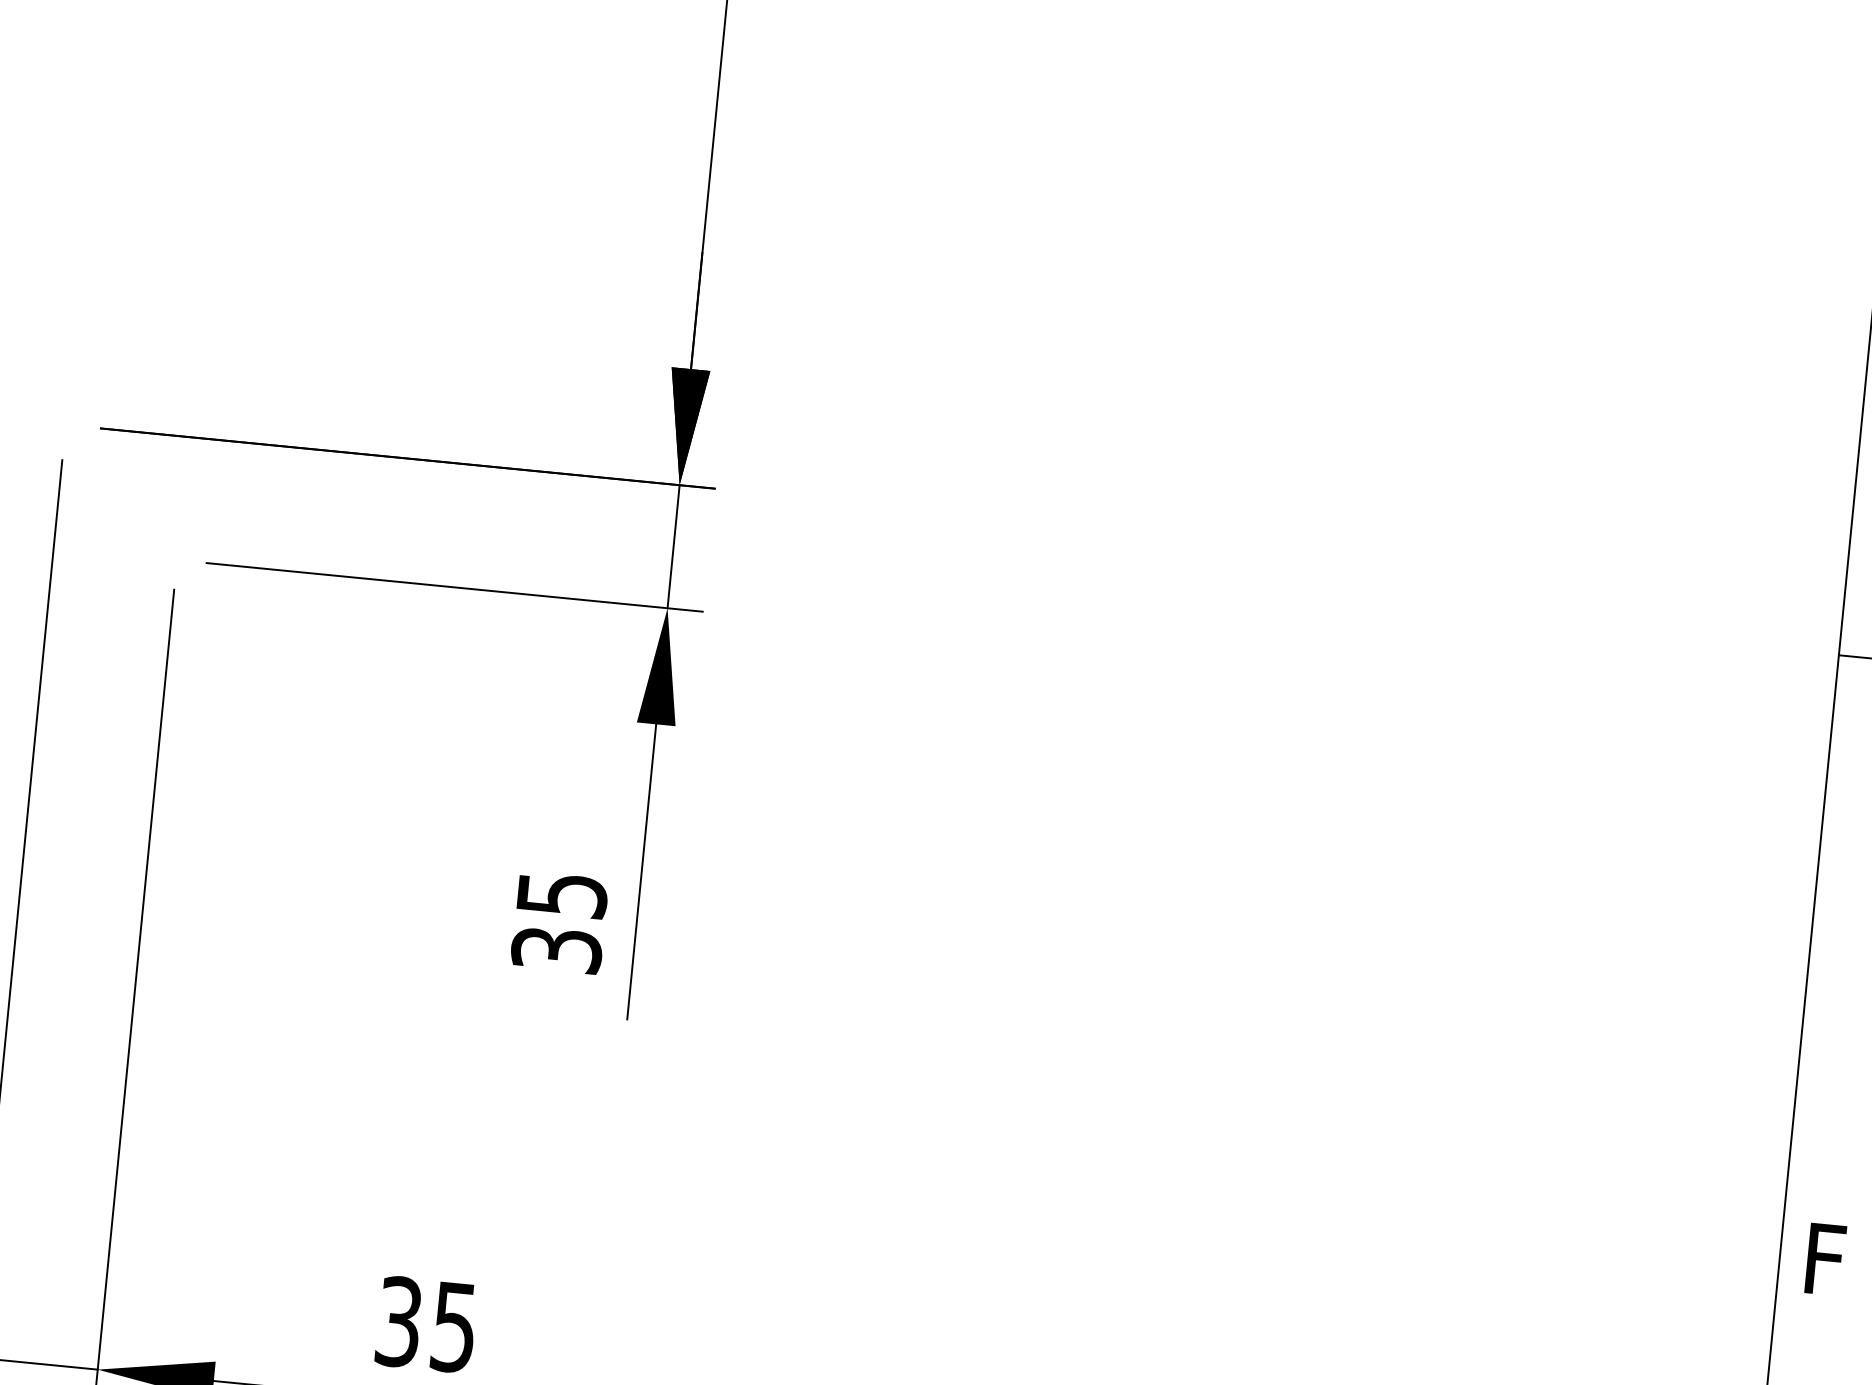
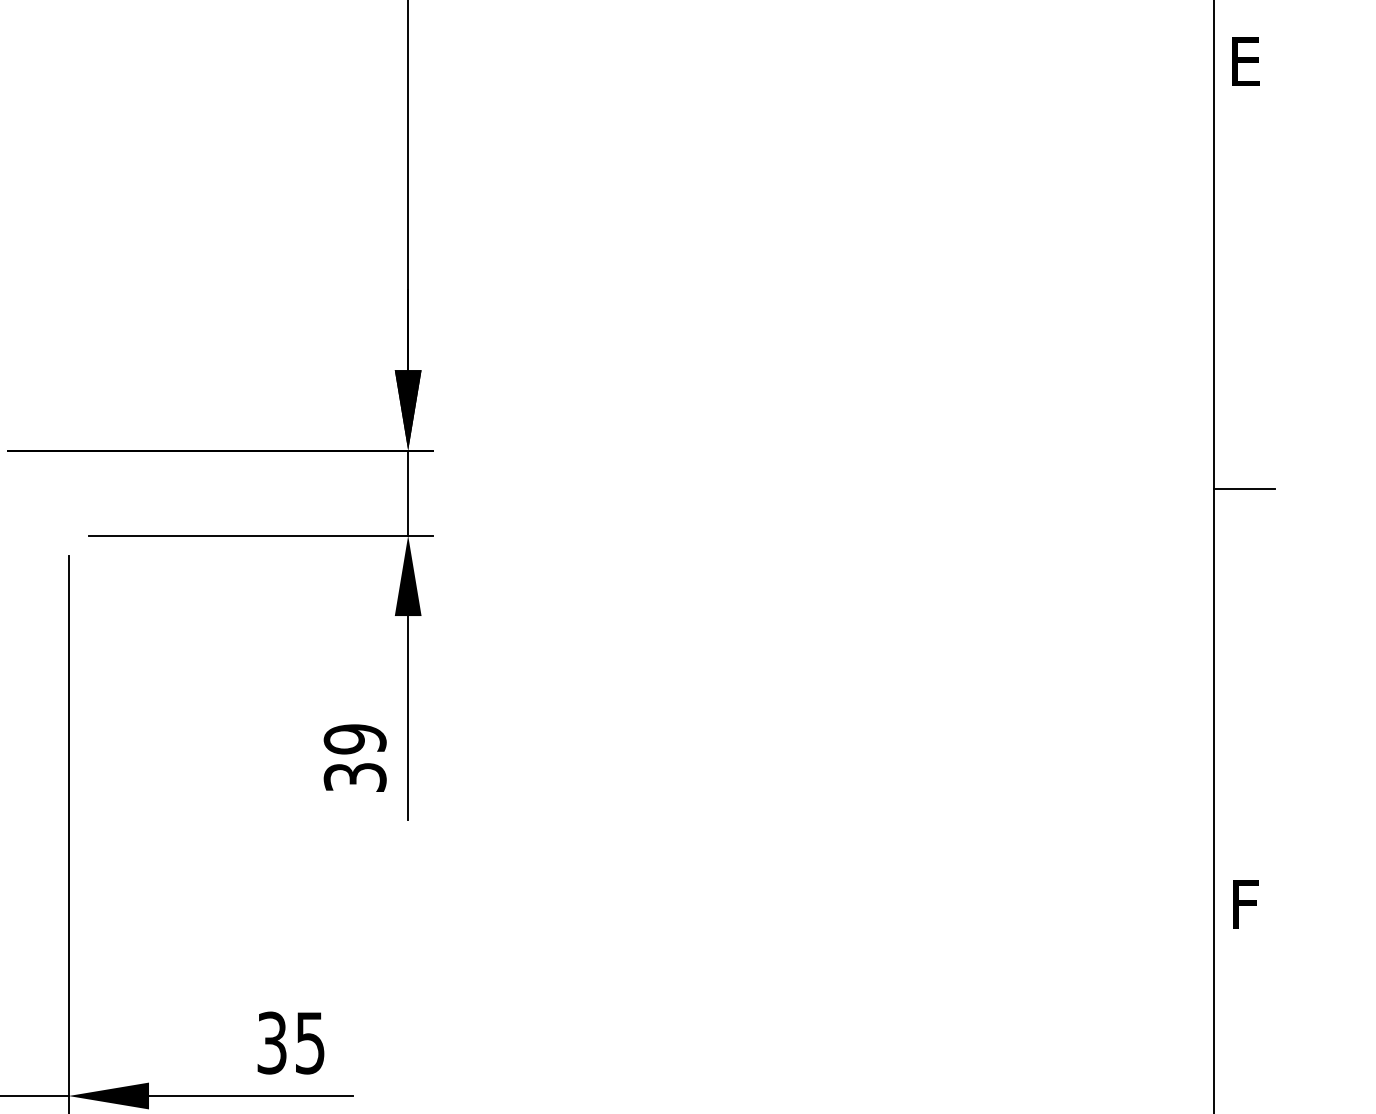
text: (561, 895) -> (354, 739), 35 -> 39

